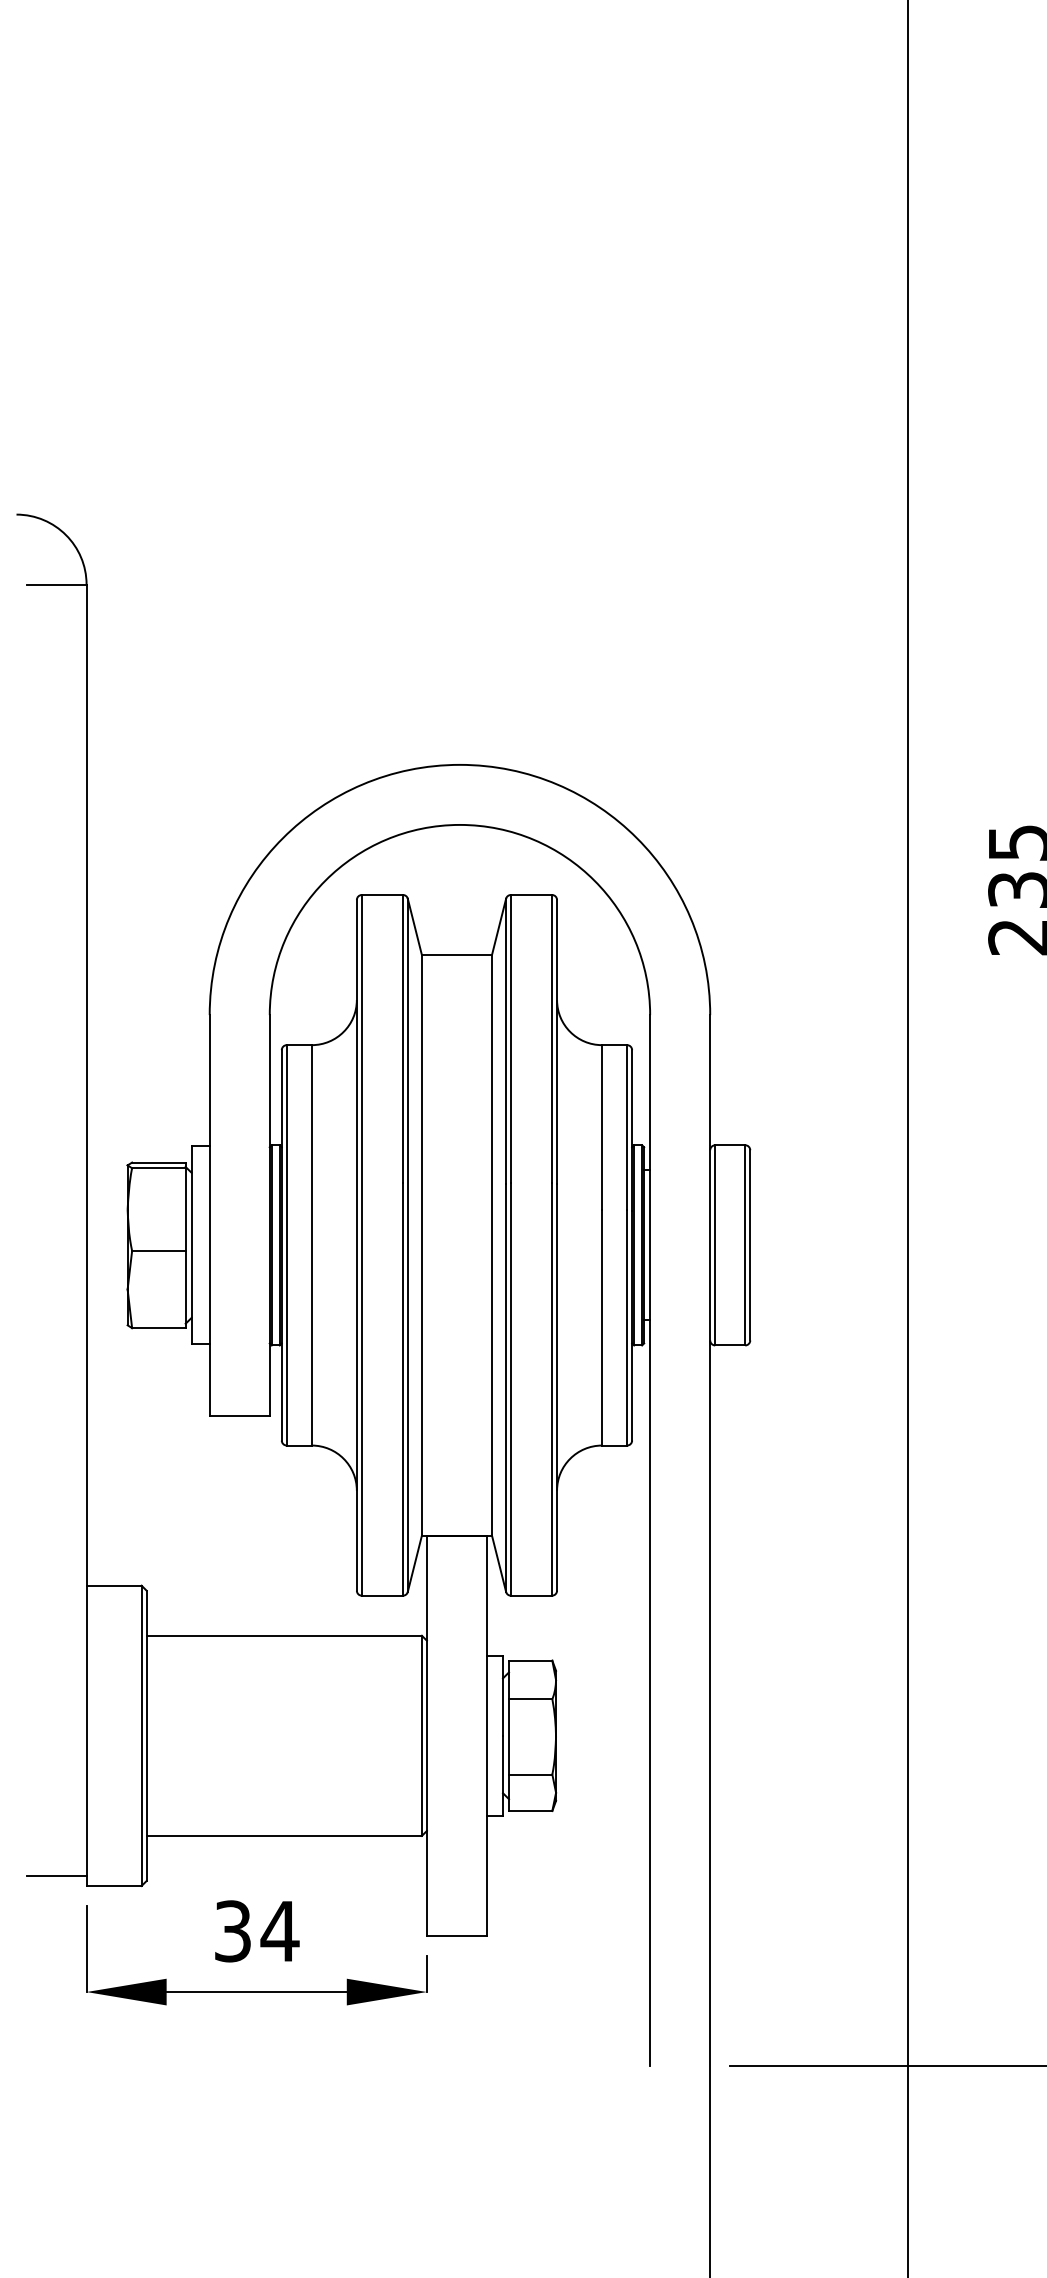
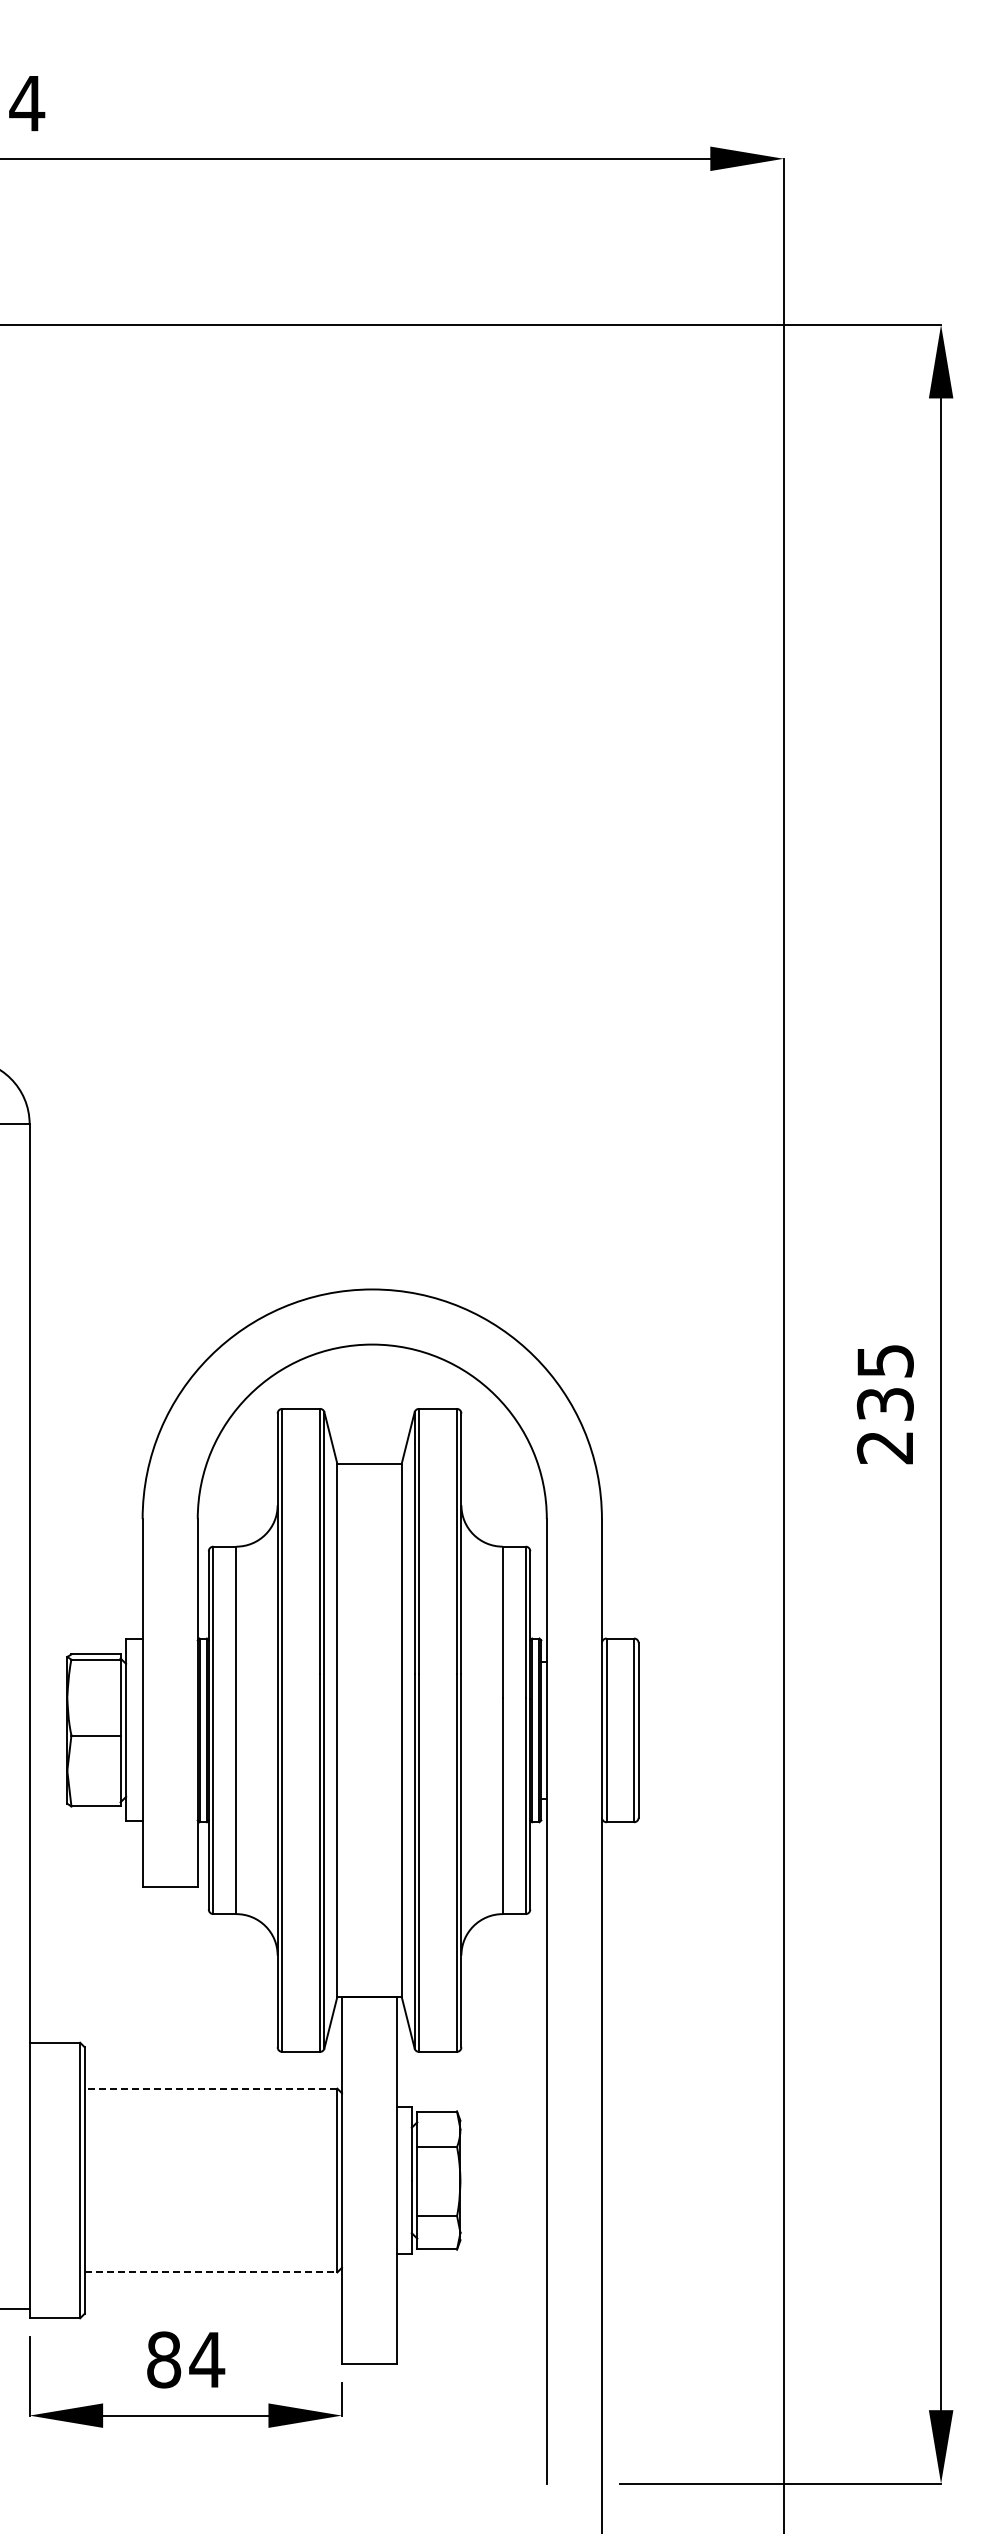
line: (283, 1635) -> (210, 2088), solid -> dashed
line: (284, 1836) -> (211, 2272), solid -> dashed
text: (233, 1930) -> (164, 2359), 34 -> 84

